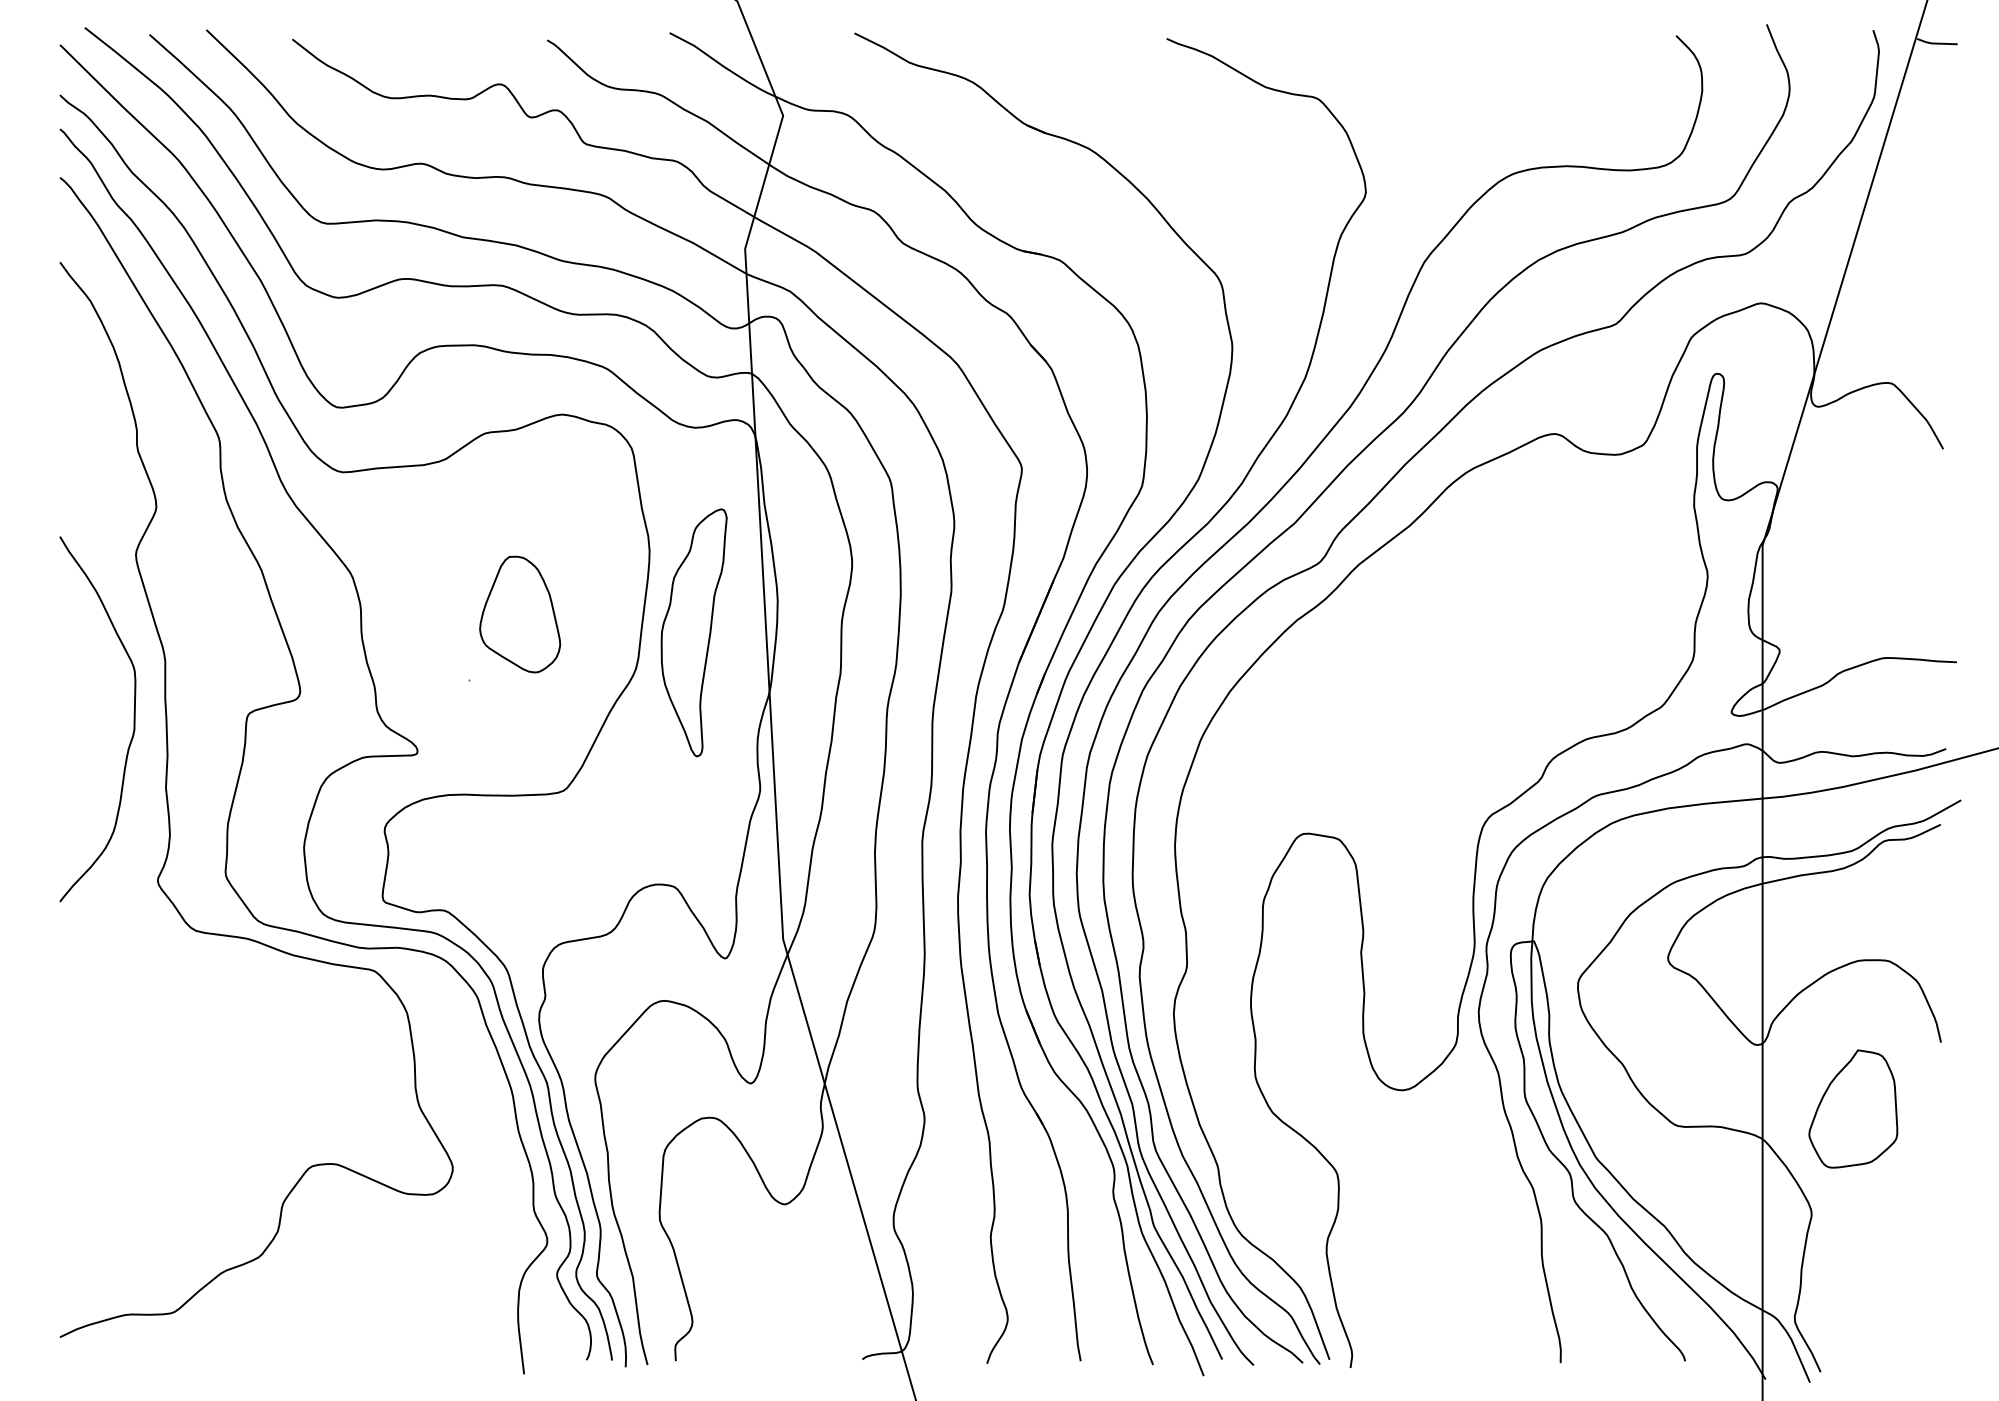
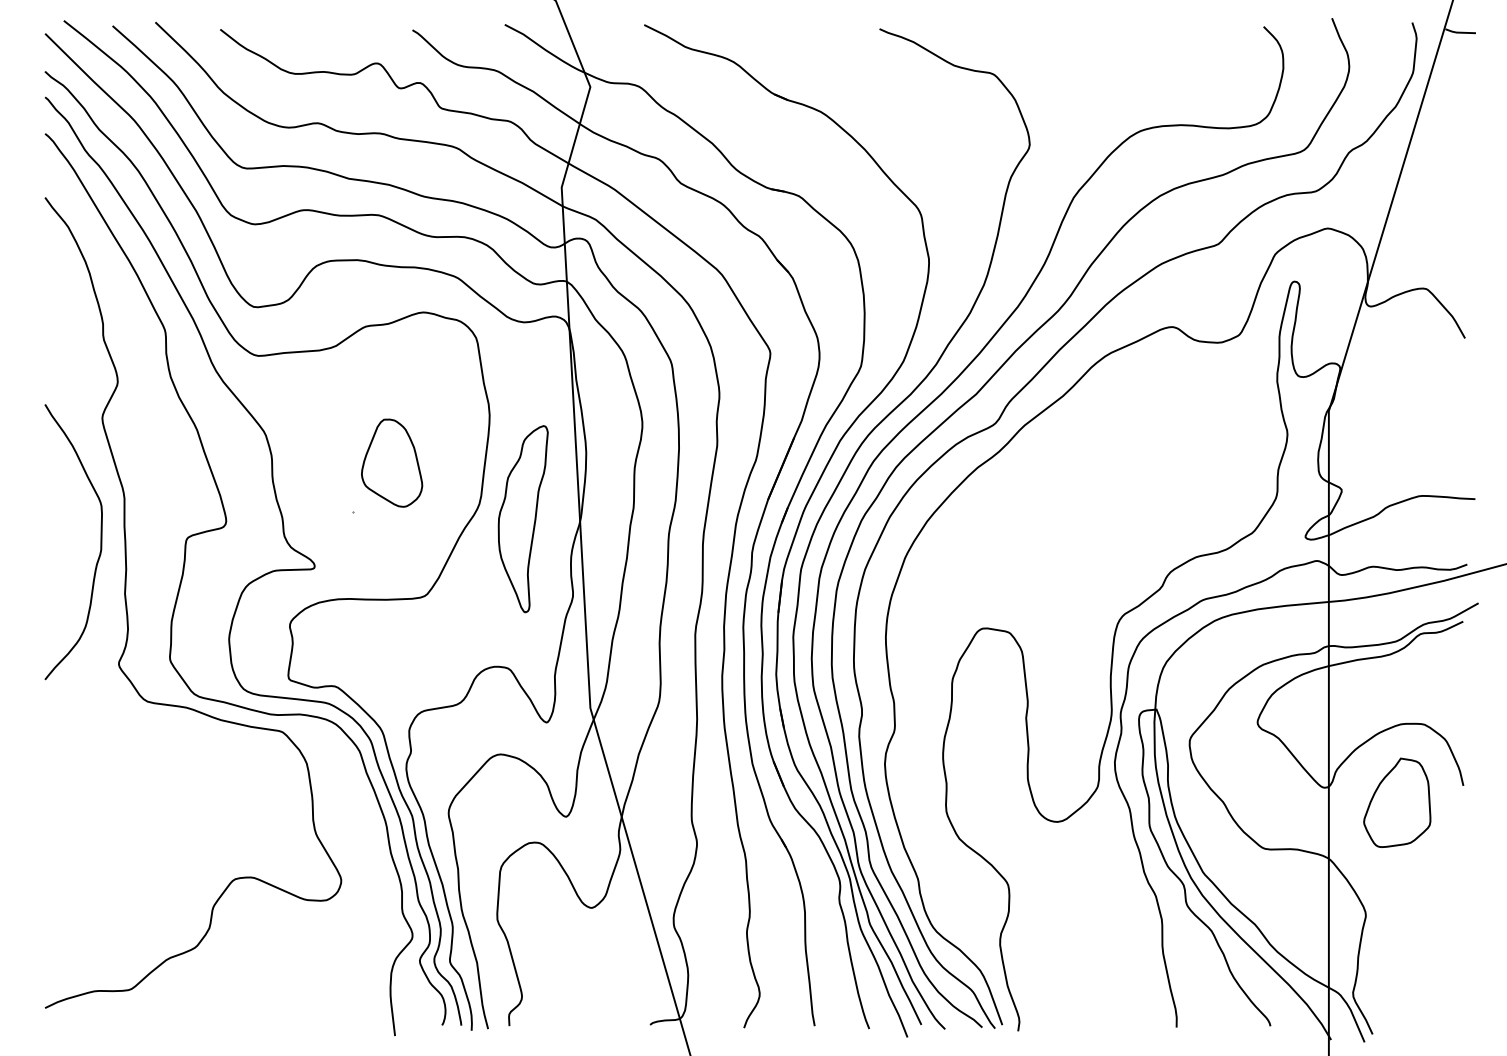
part: (693, 632) -> (522, 518), moved
part: (1853, 1108) -> (1397, 802), moved

